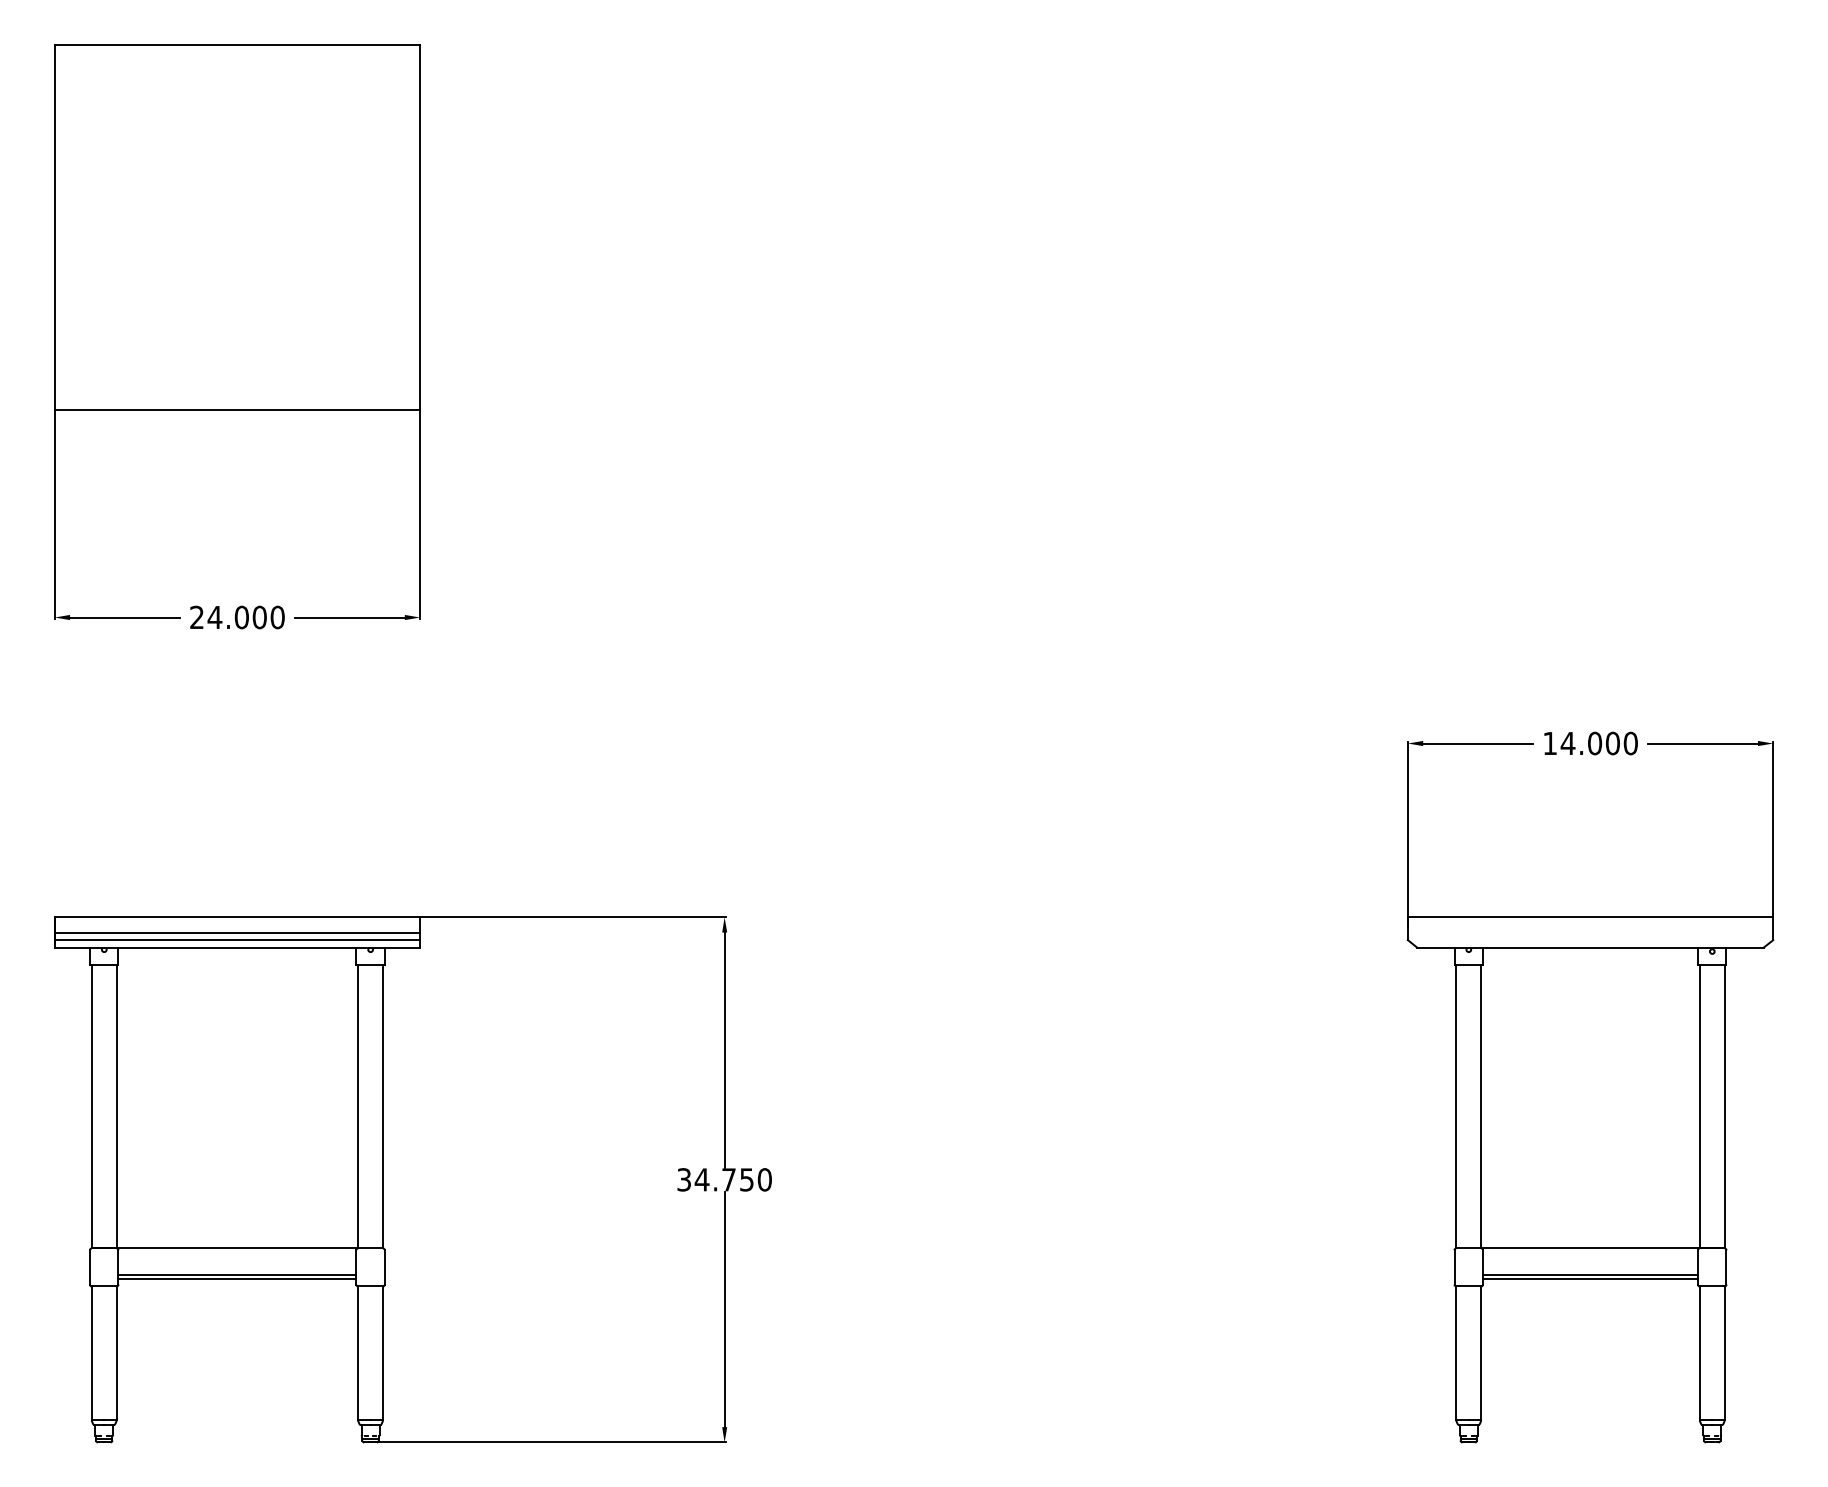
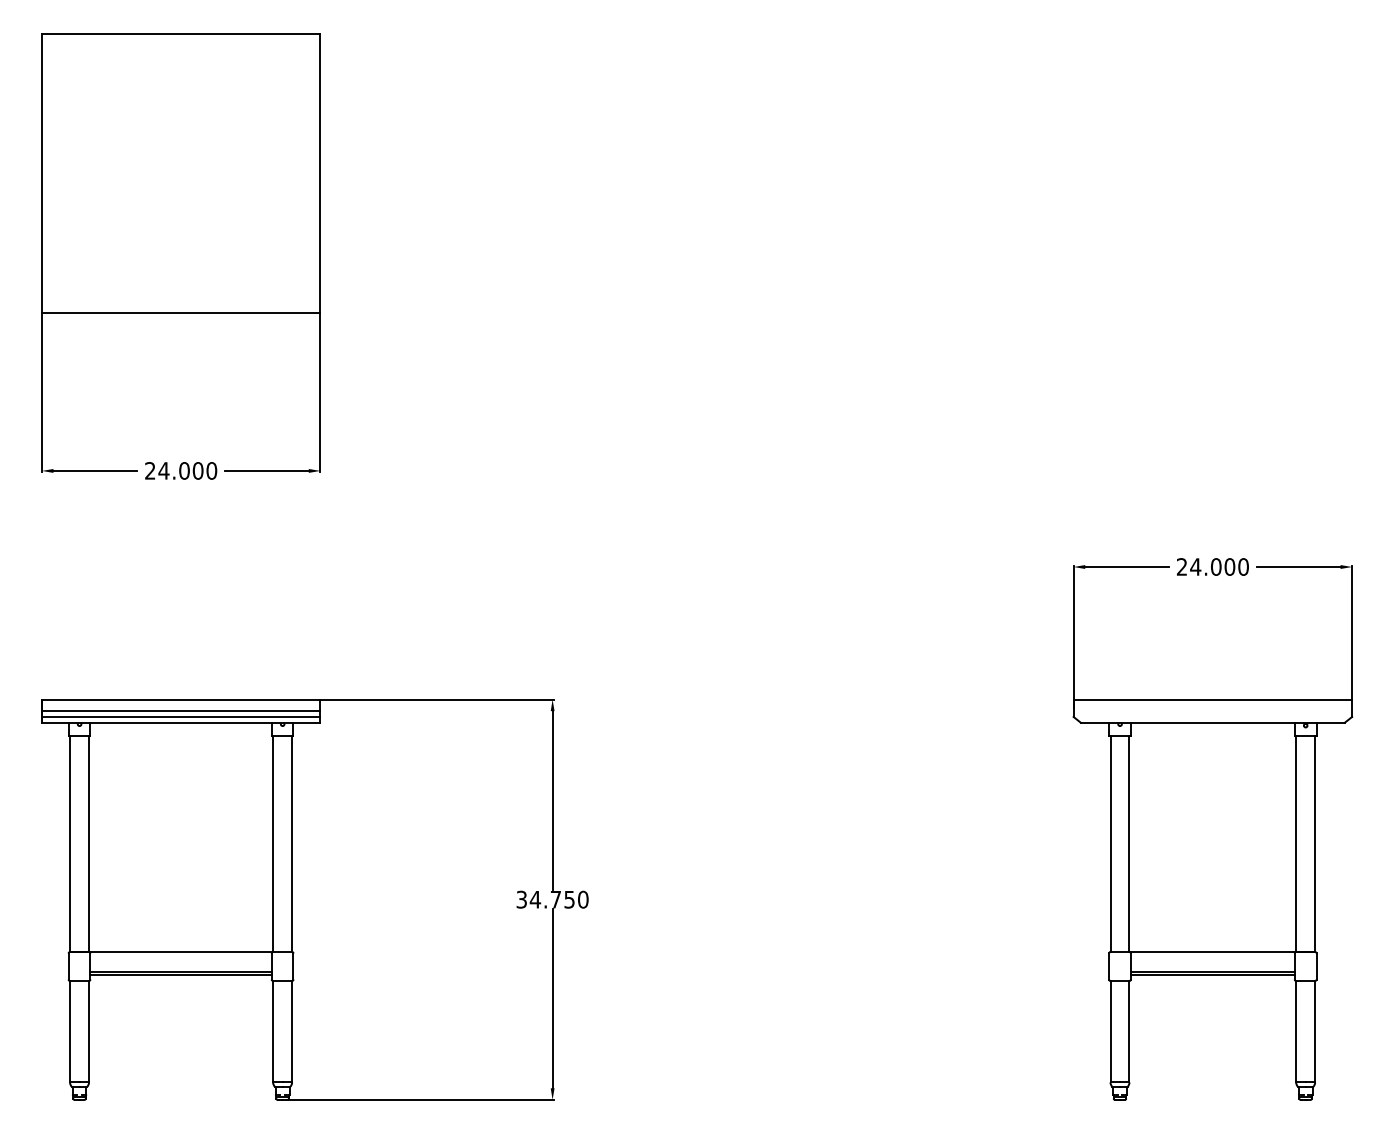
text: (1549, 742) -> (1181, 566), 14.000 -> 24.000

